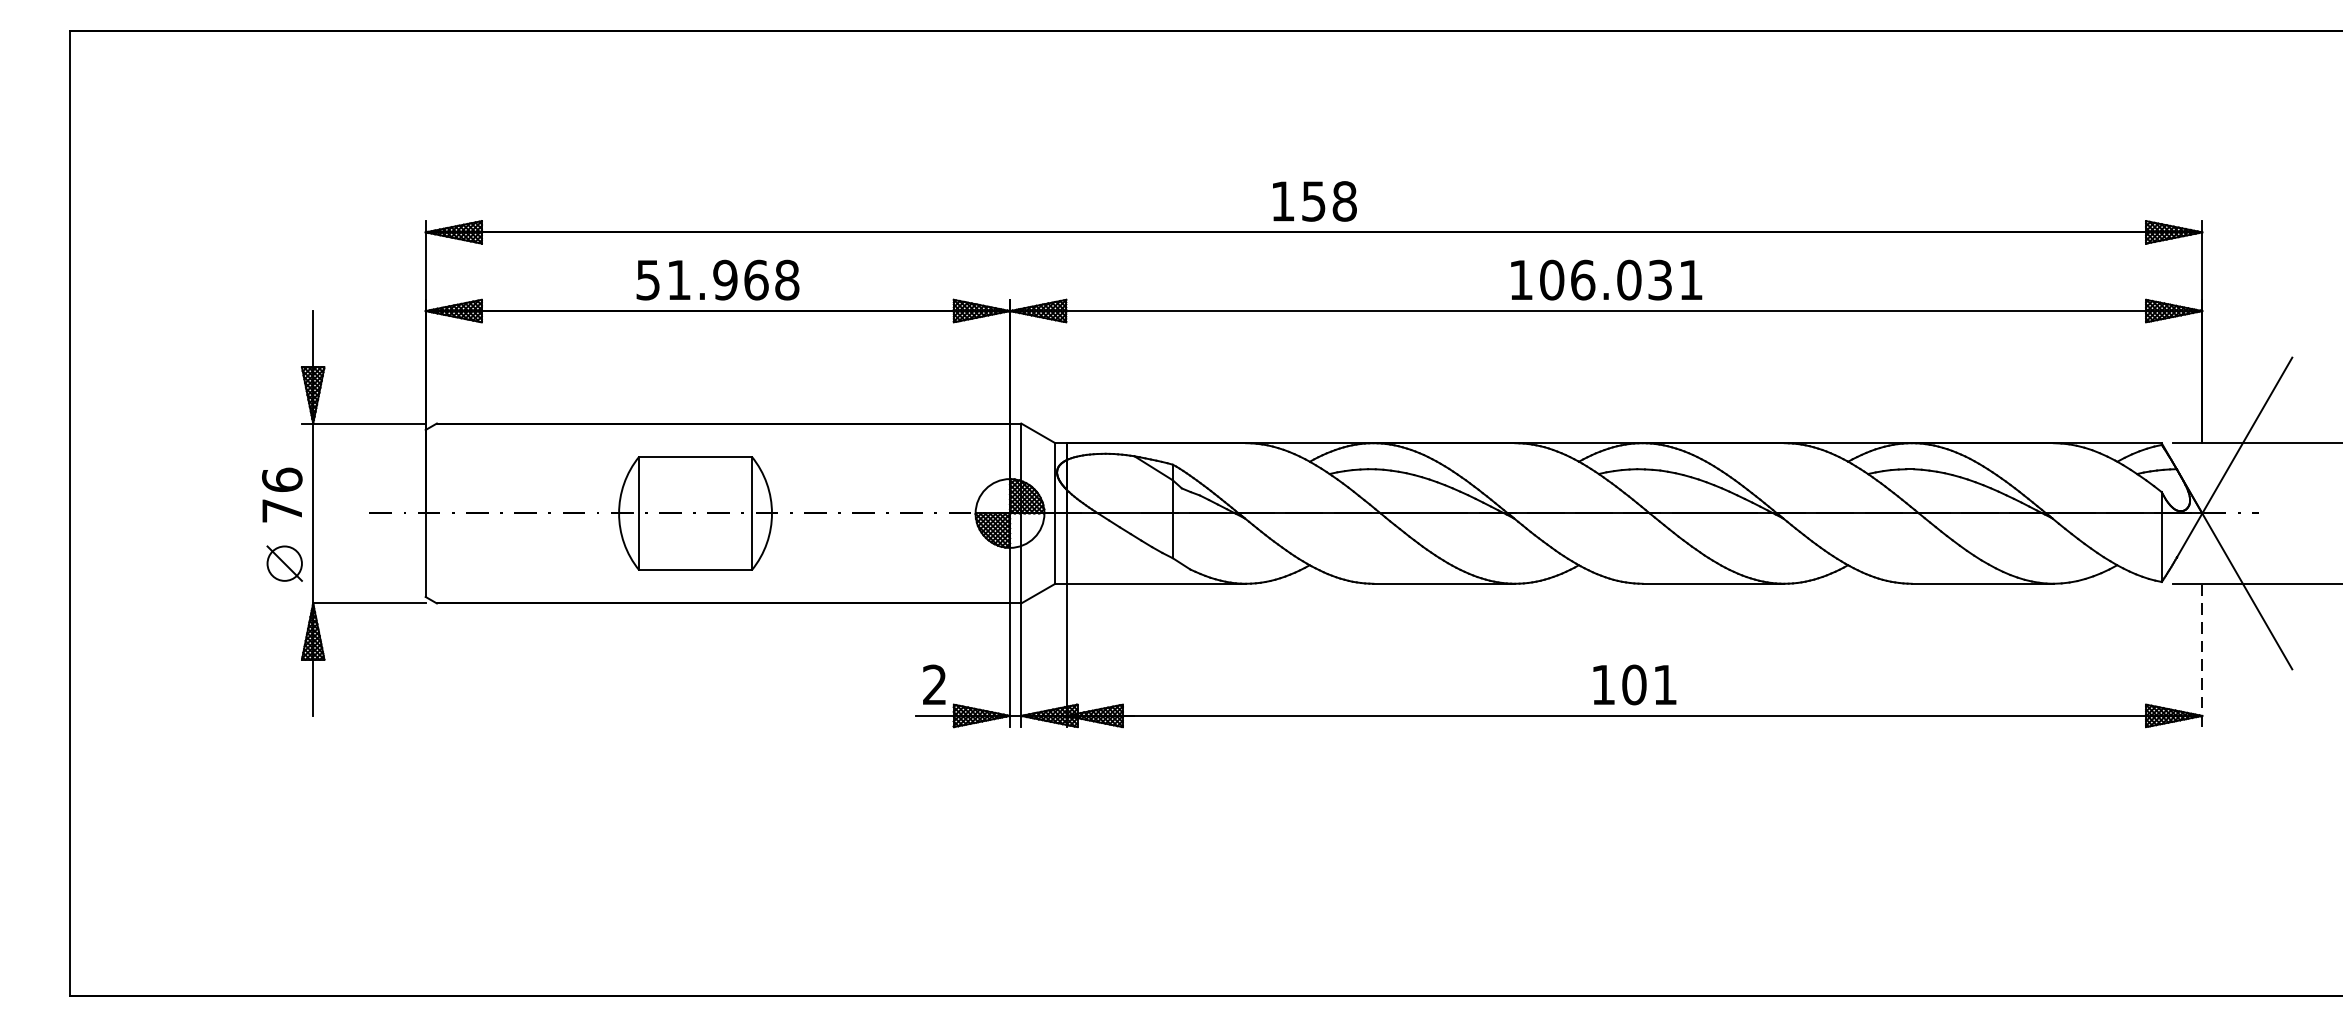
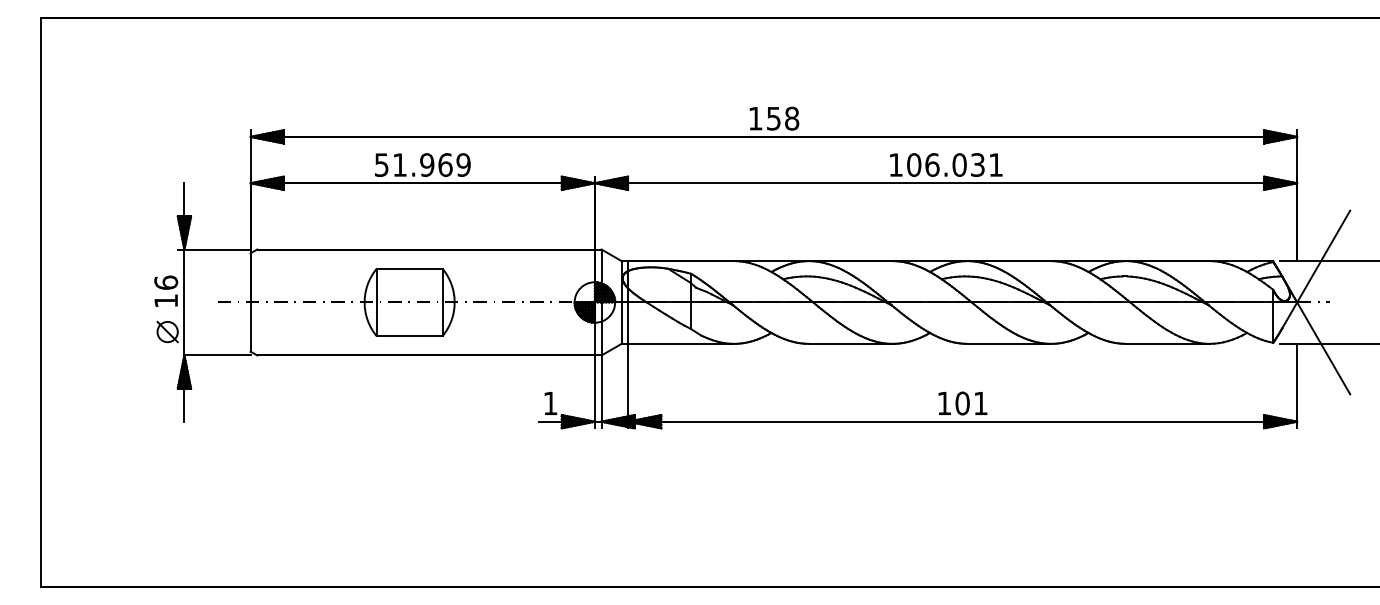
text: (786, 279) -> (463, 164), 51.968 -> 51.969
text: (281, 510) -> (165, 300), 76 -> 16
line: (2202, 654) -> (1297, 385), dashed -> solid
text: (934, 684) -> (550, 403), 2 -> 1

